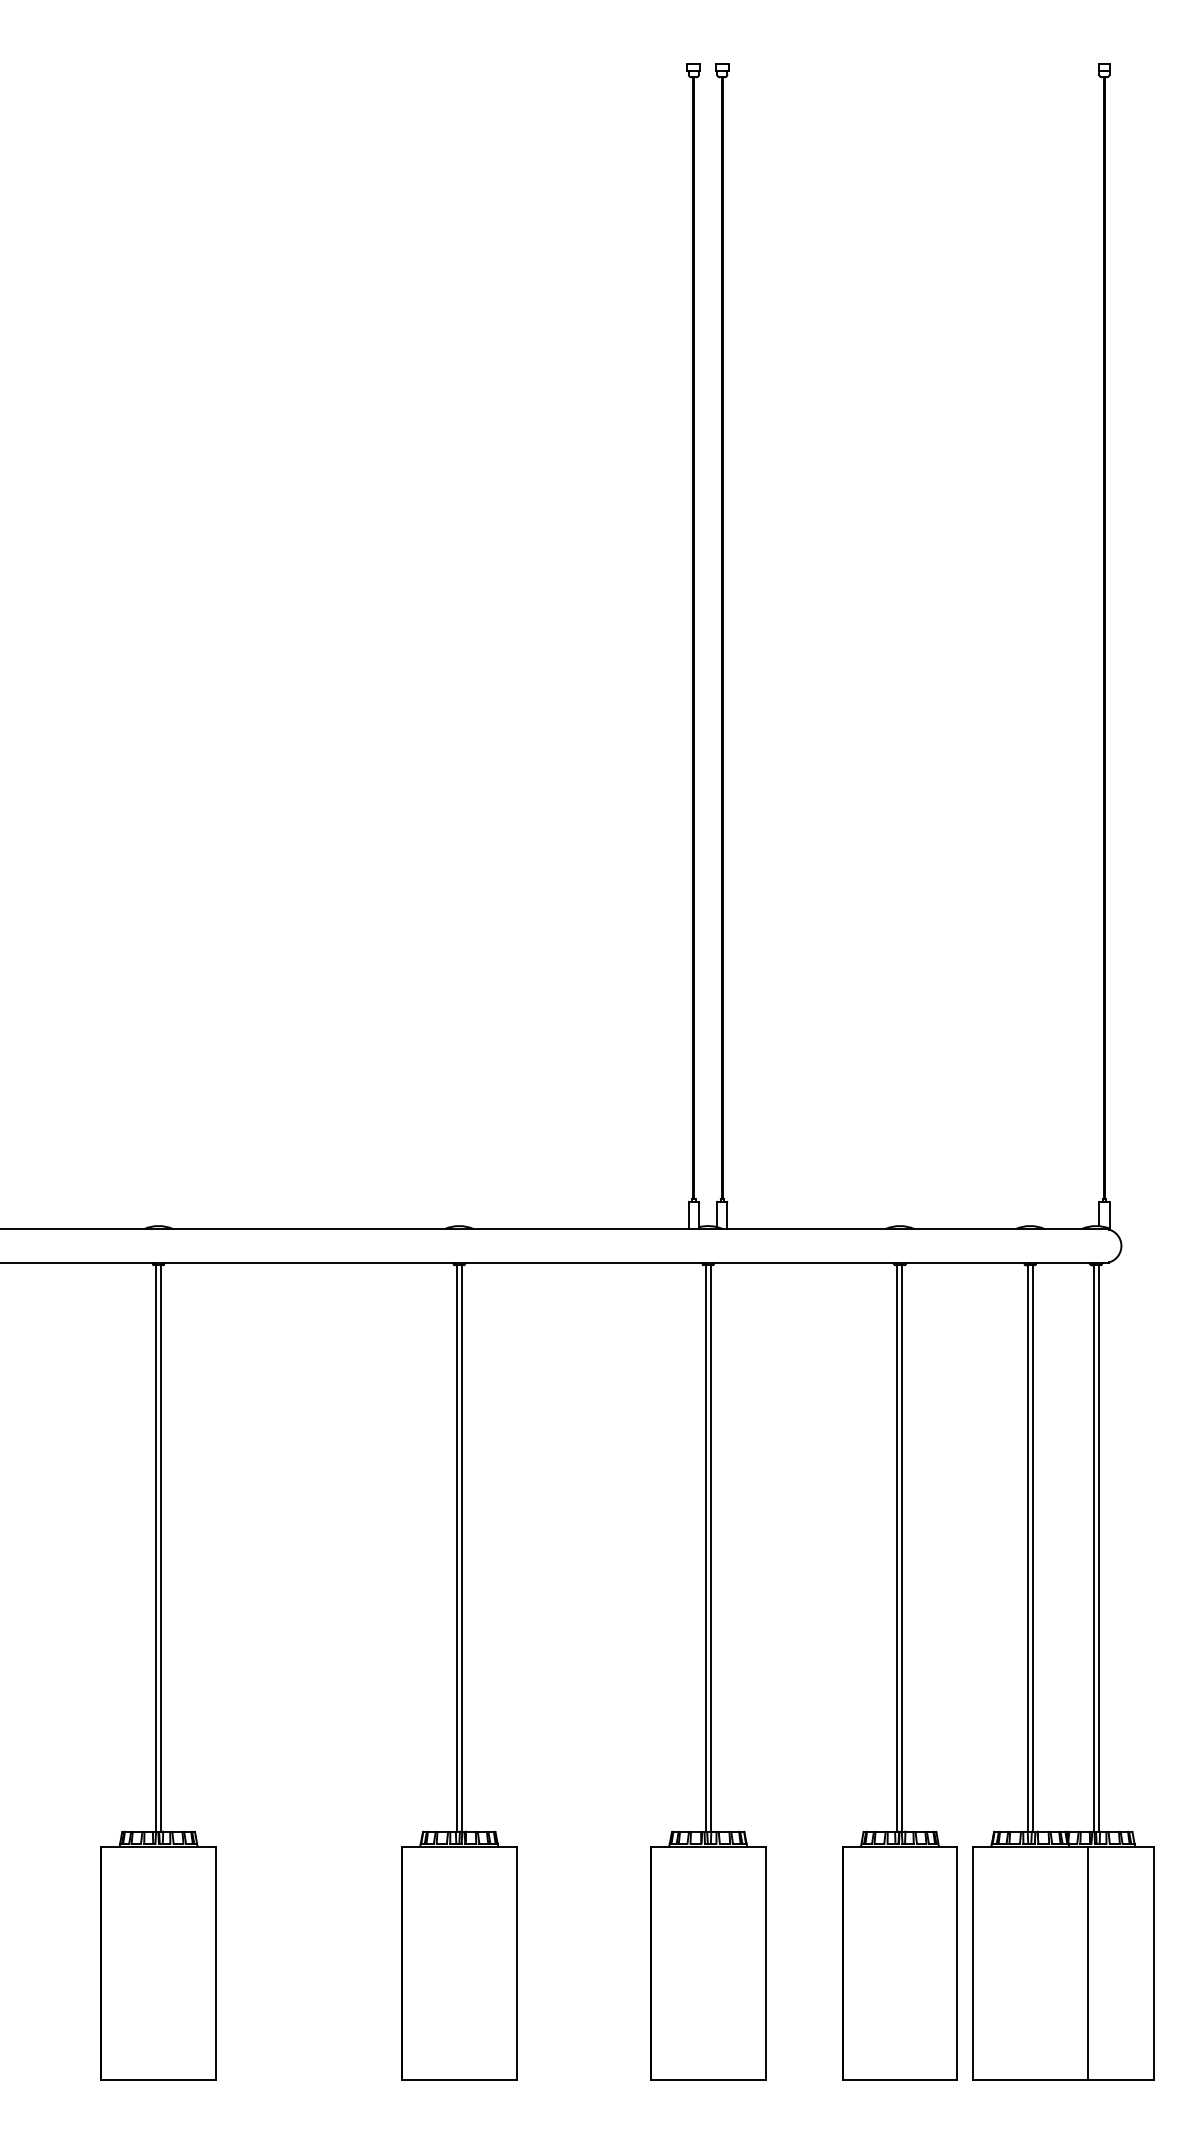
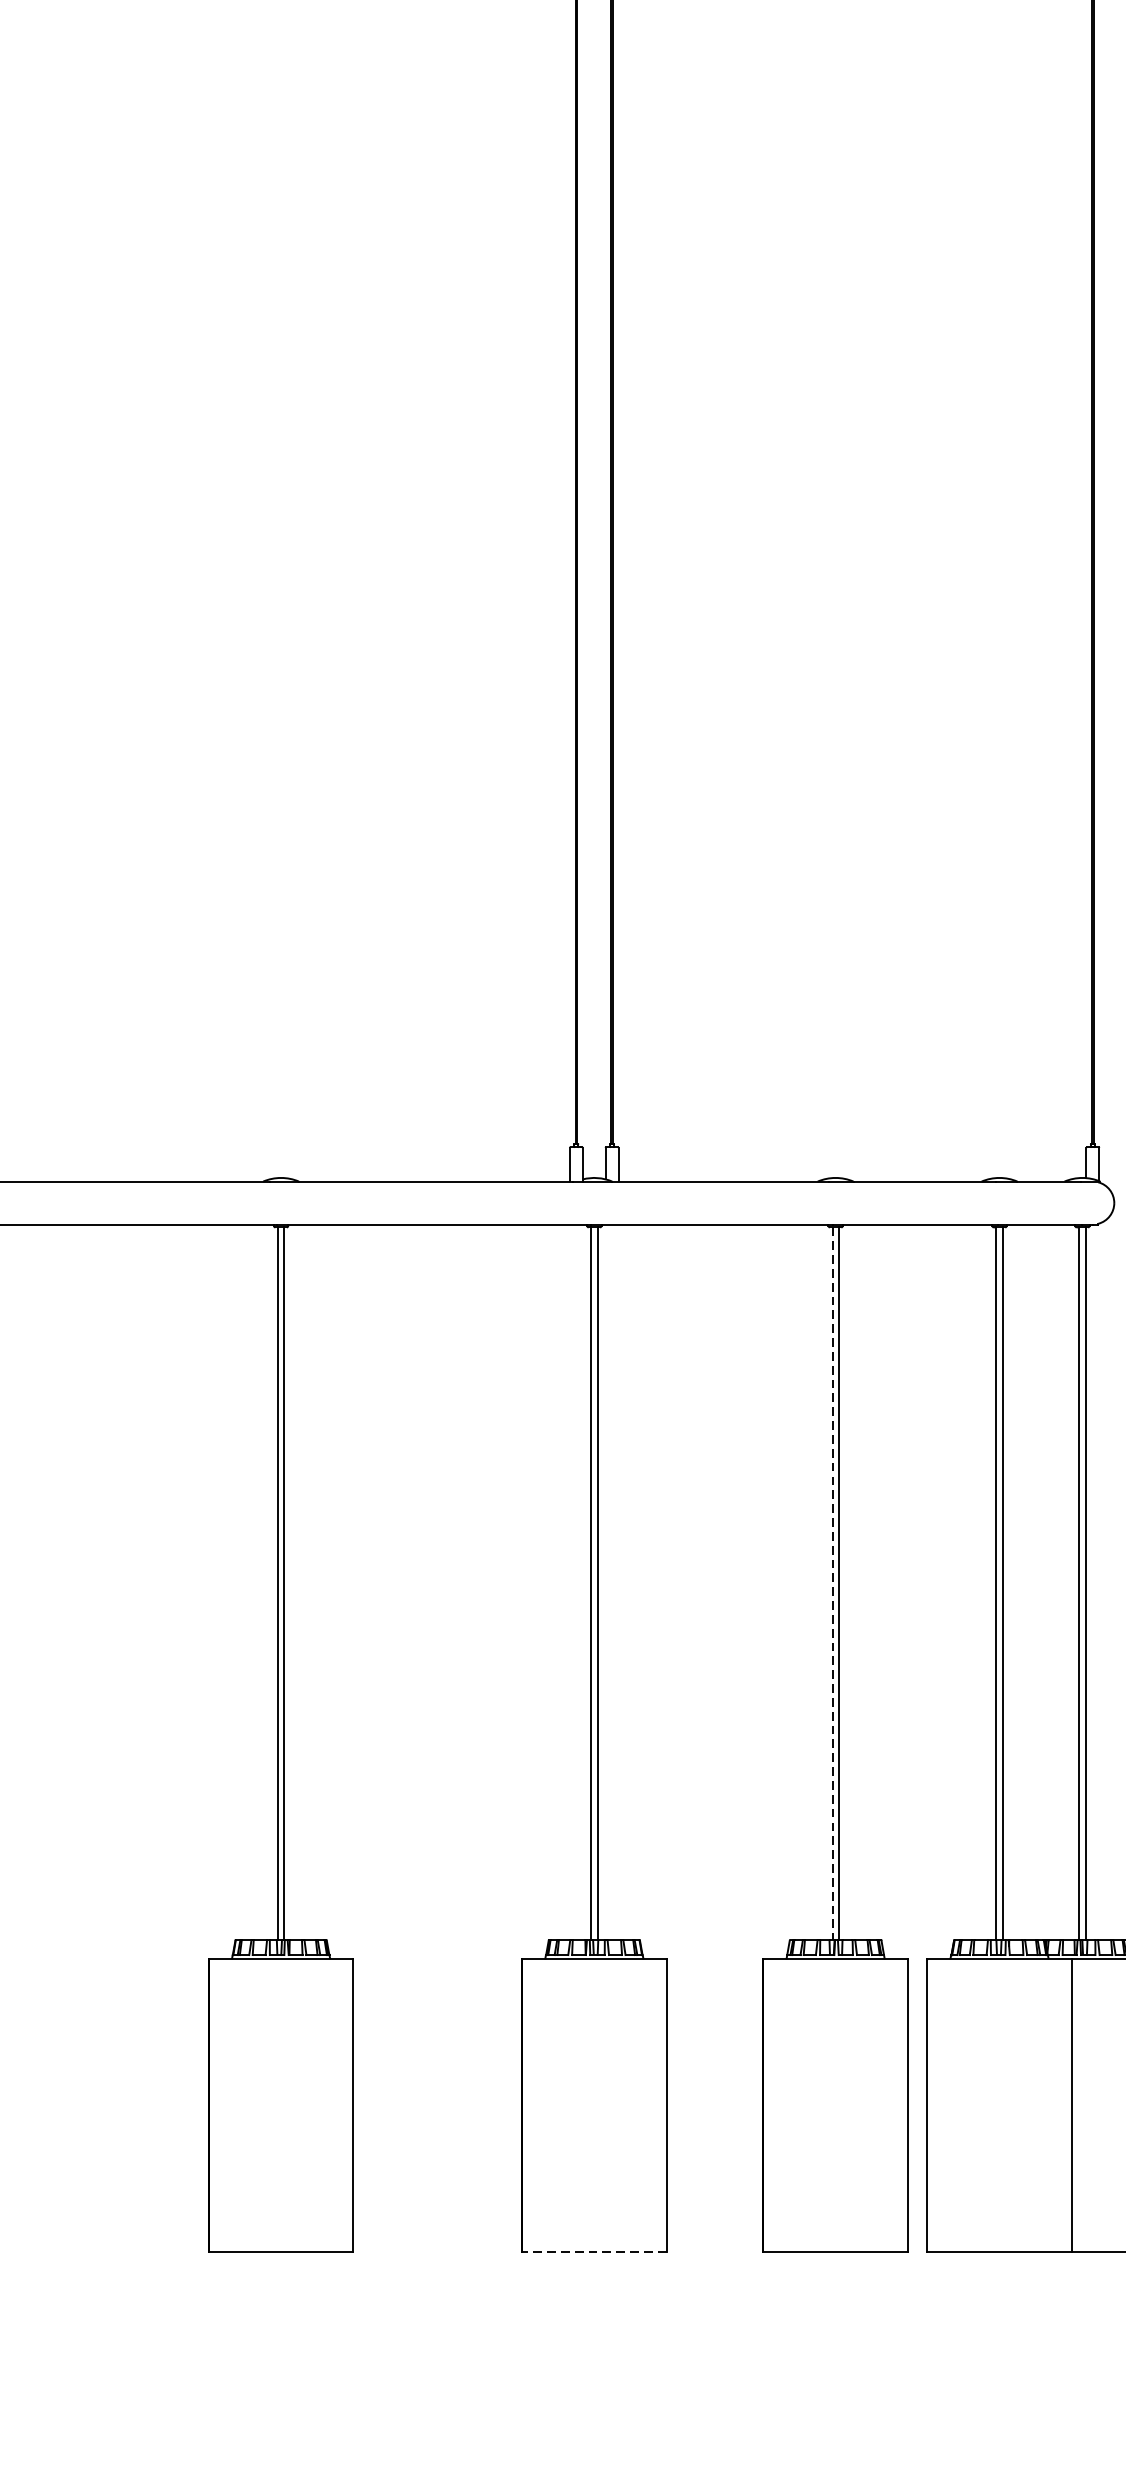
line: (897, 1549) -> (832, 1584), solid -> dashed
line: (707, 2079) -> (593, 2251), solid -> dashed

